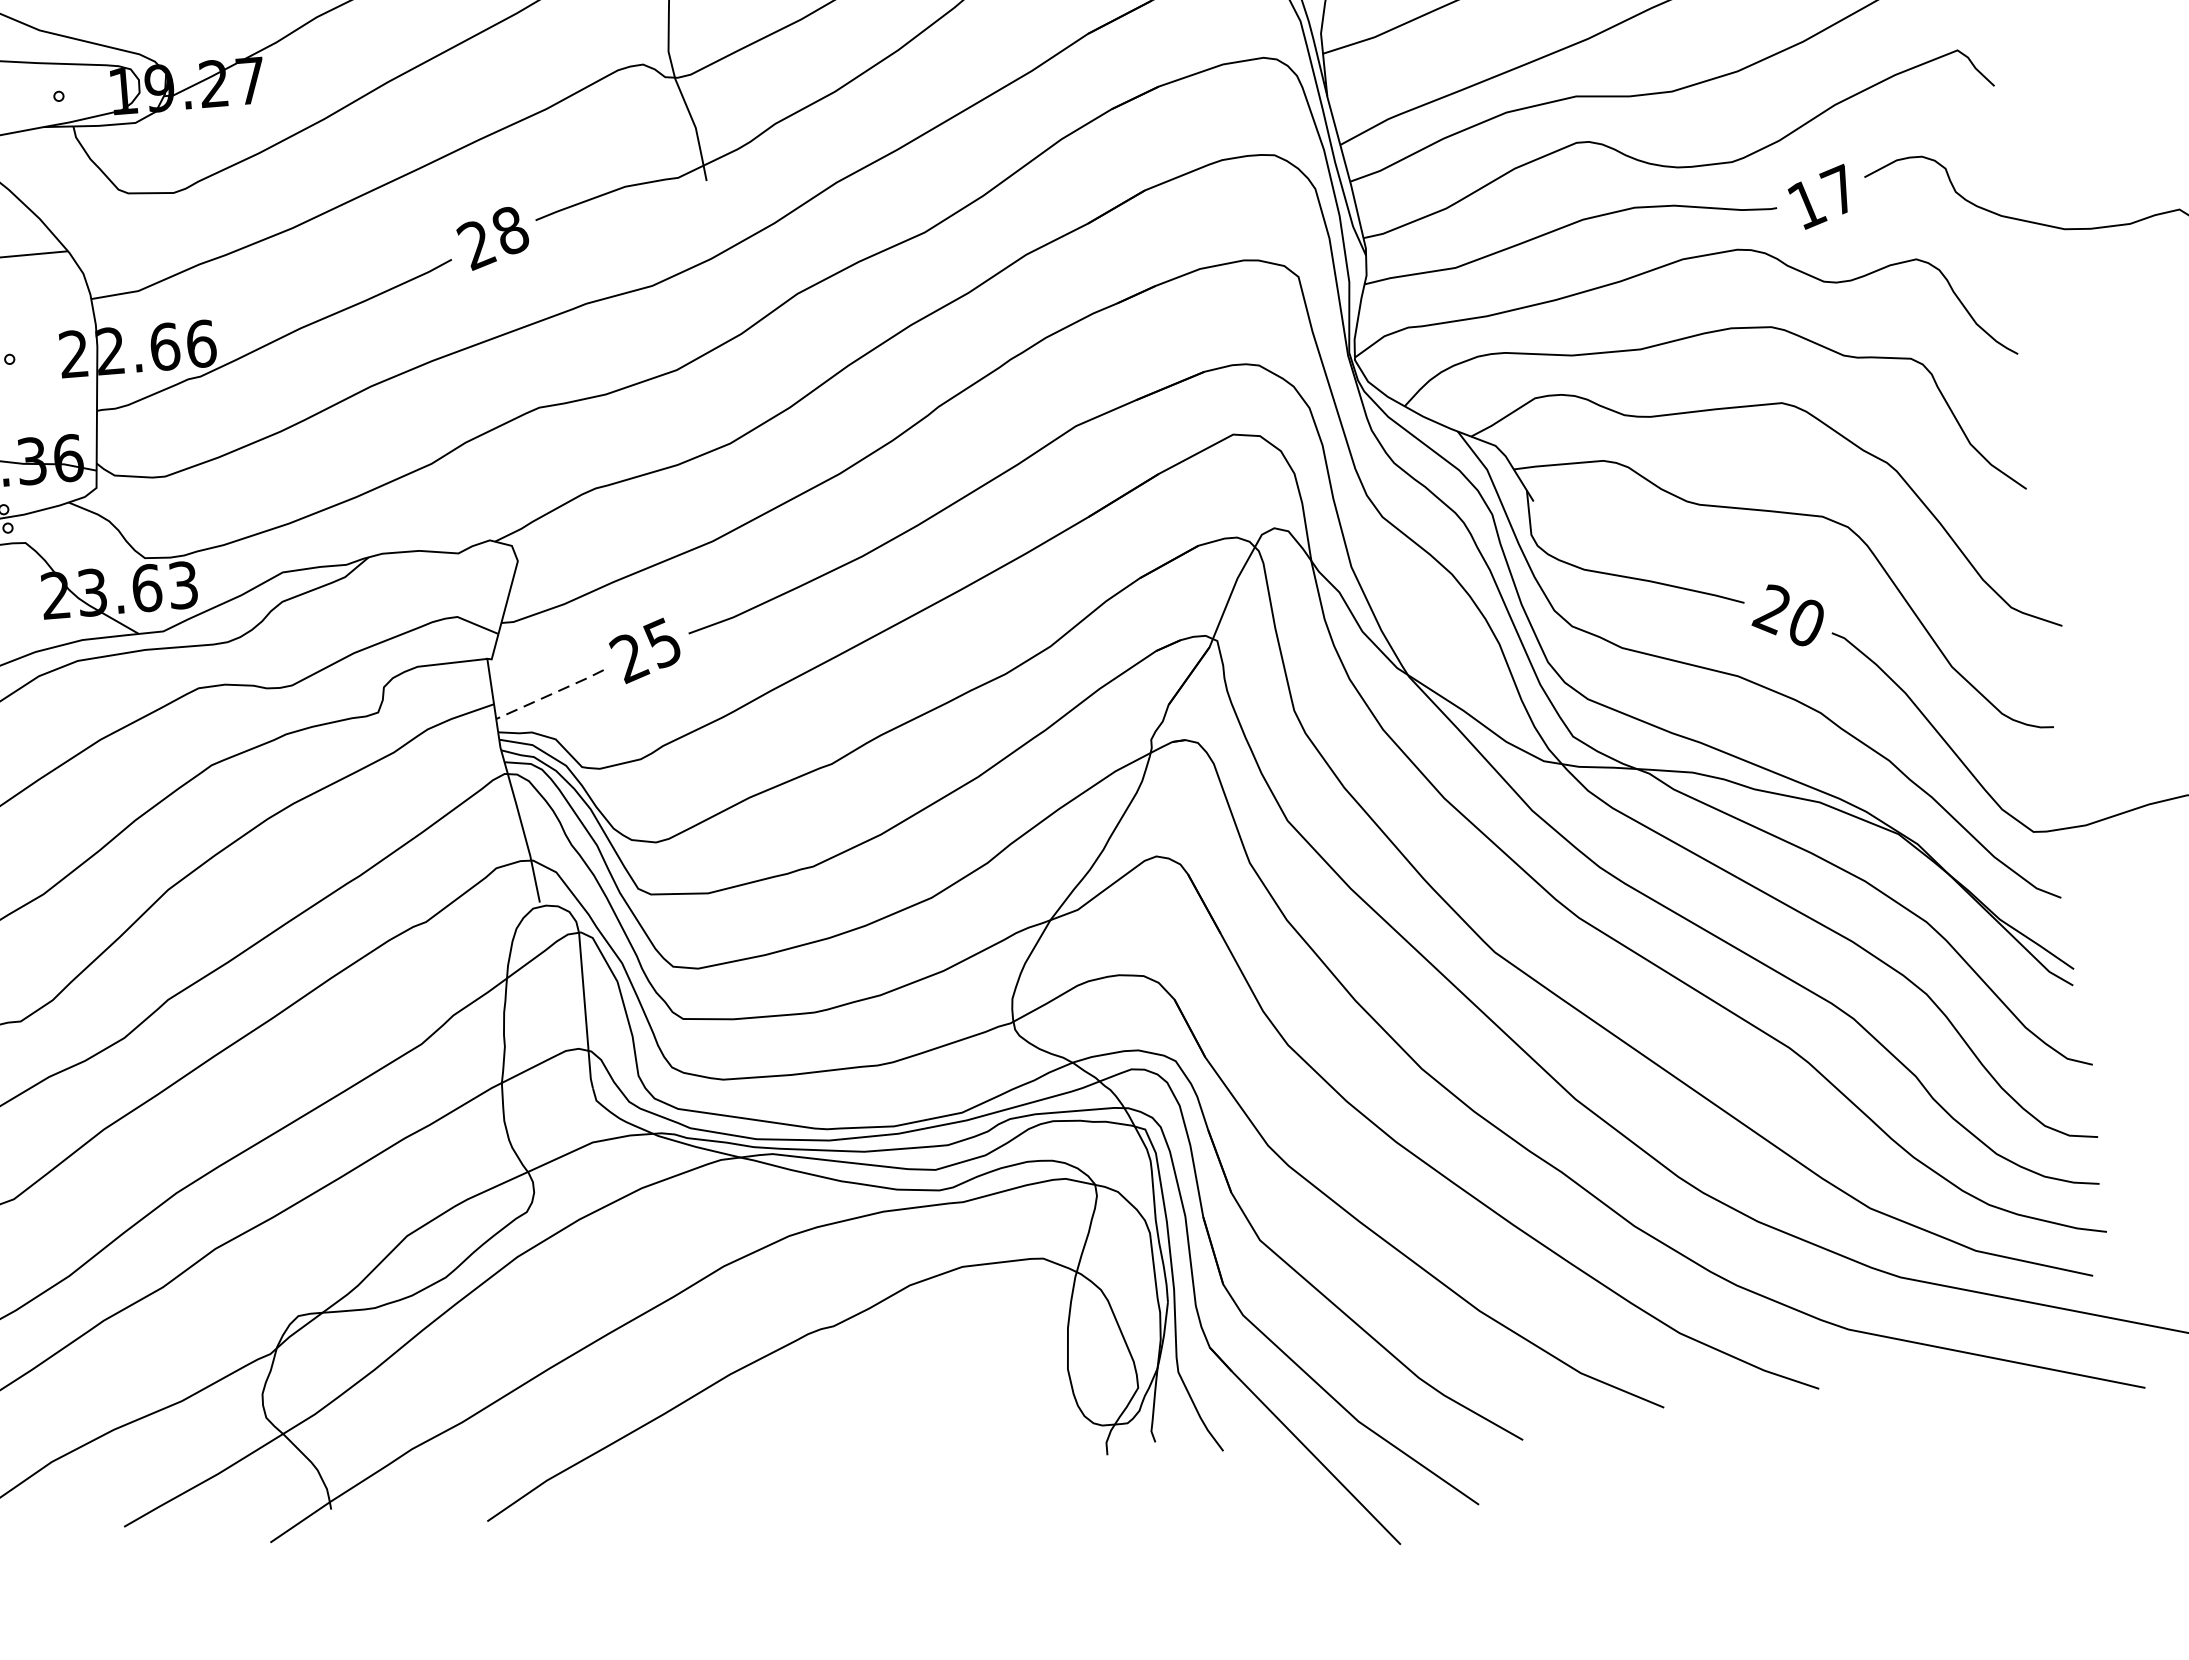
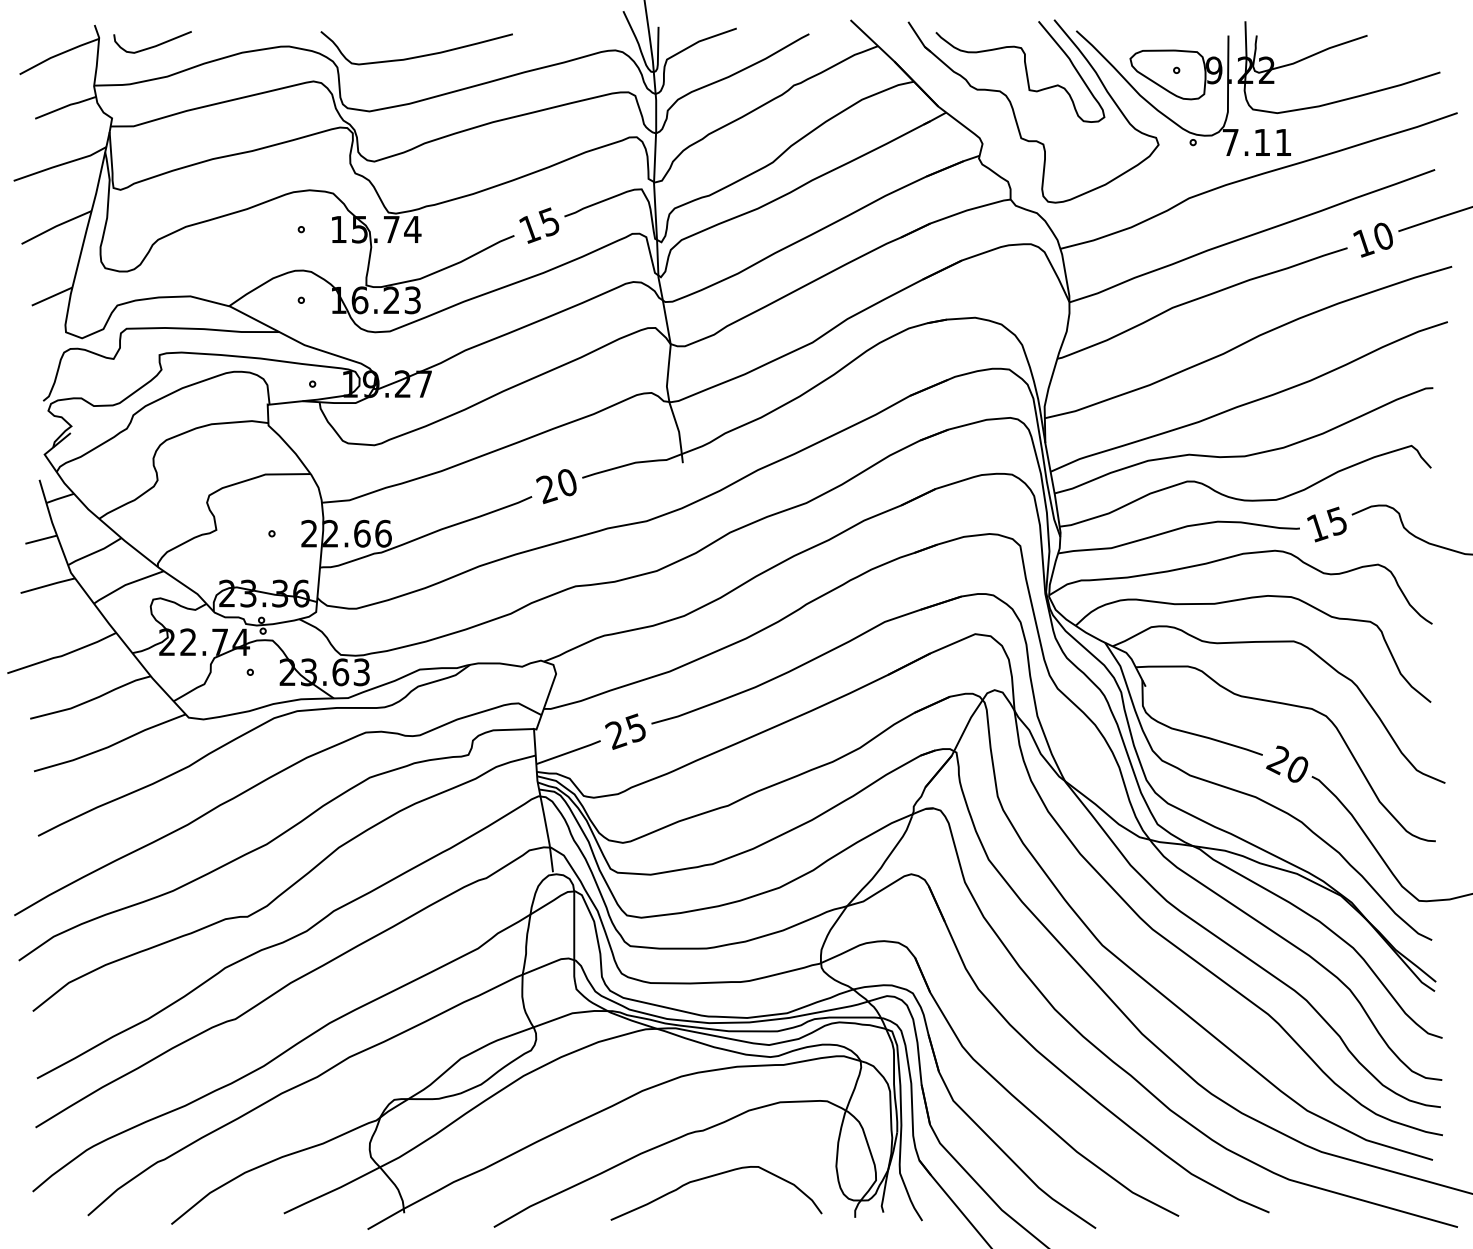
text: (1838, 189) -> (1336, 520), 17 -> 15
text: (510, 230) -> (567, 482), 28 -> 20
line: (551, 694) -> (569, 752), dashed -> solid
curve: (854, 1405) -> (711, 1177), added

